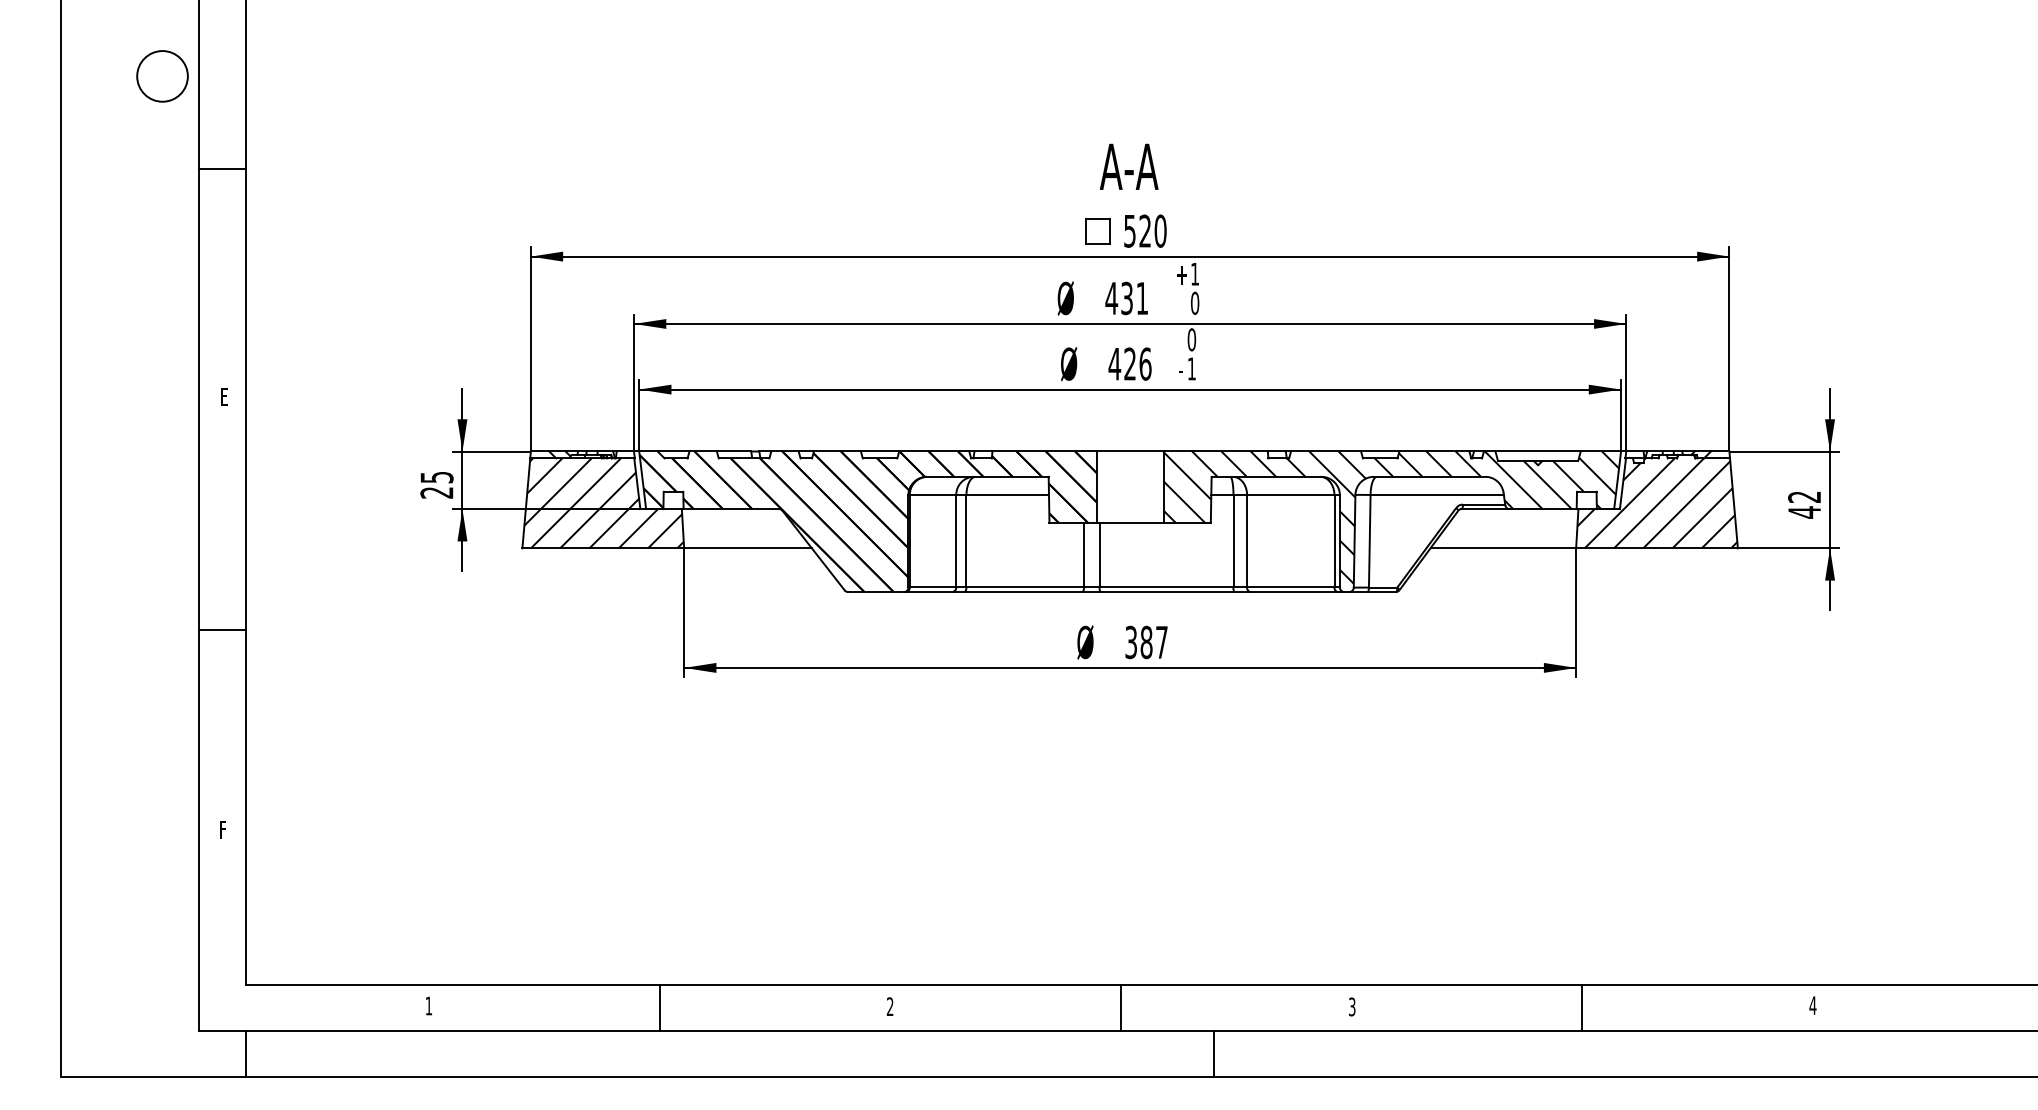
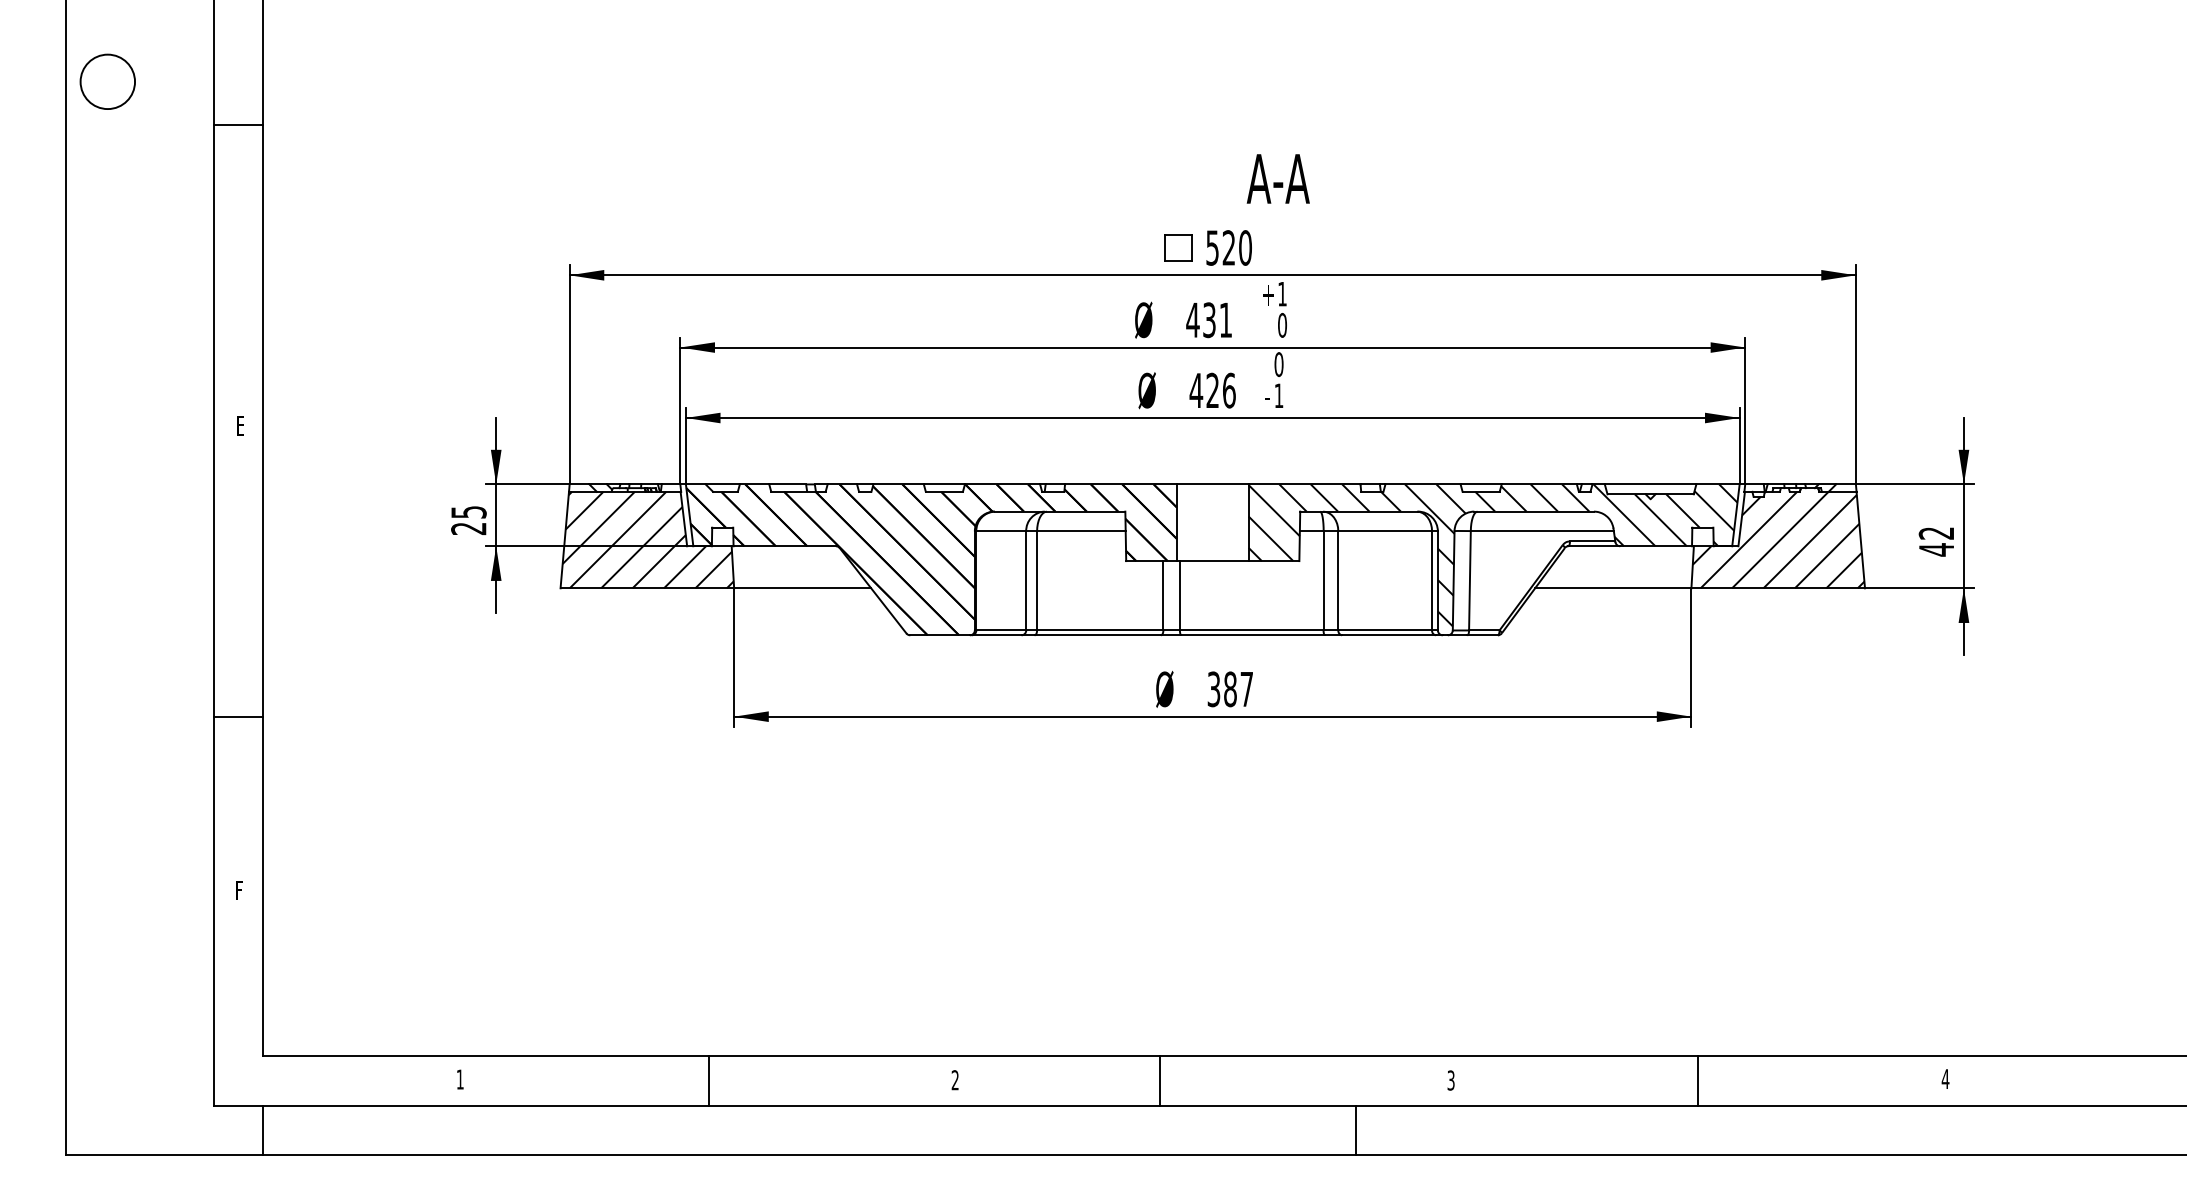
circle: (162, 76) -> (107, 81), moved
text: (1128, 166) -> (1277, 178), moved
line: (222, 168) -> (238, 124), moved
line: (222, 629) -> (238, 717), moved
line: (1121, 1007) -> (1160, 1081), moved
line: (1213, 1053) -> (1355, 1130), moved

